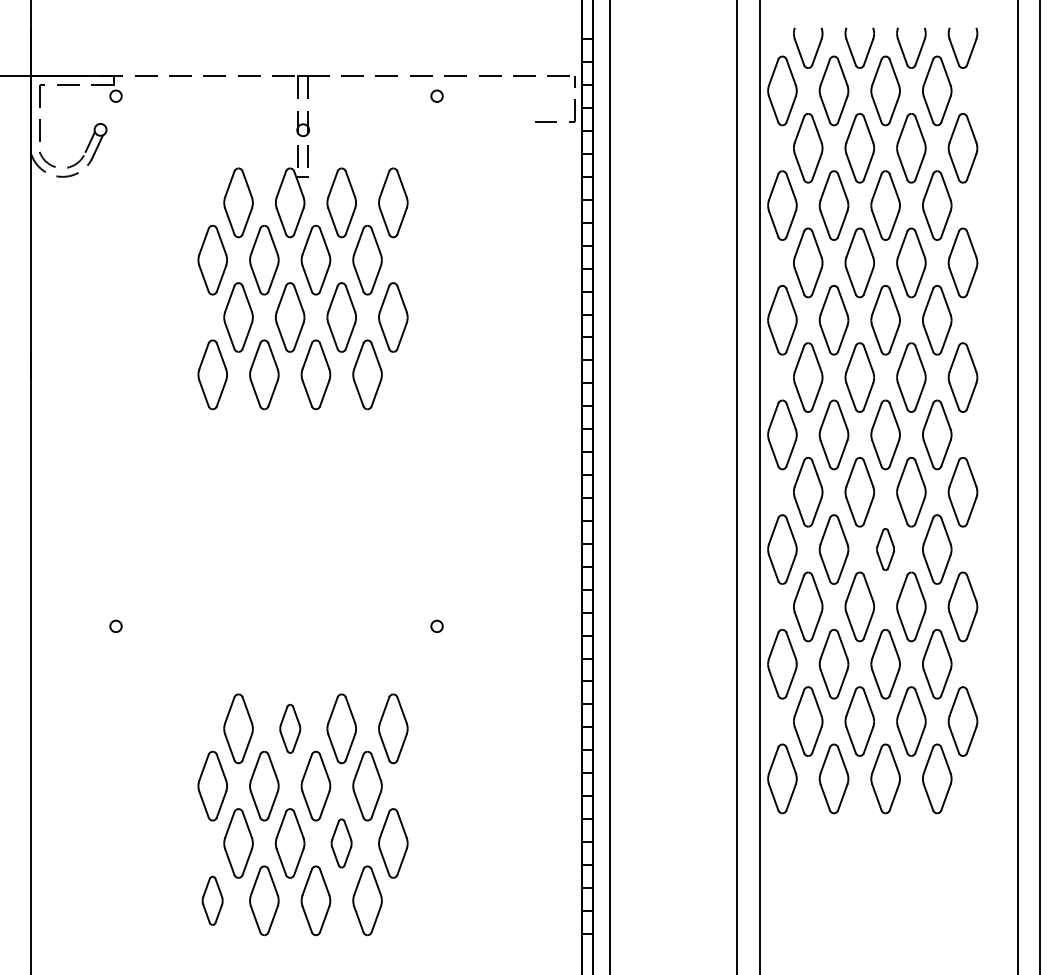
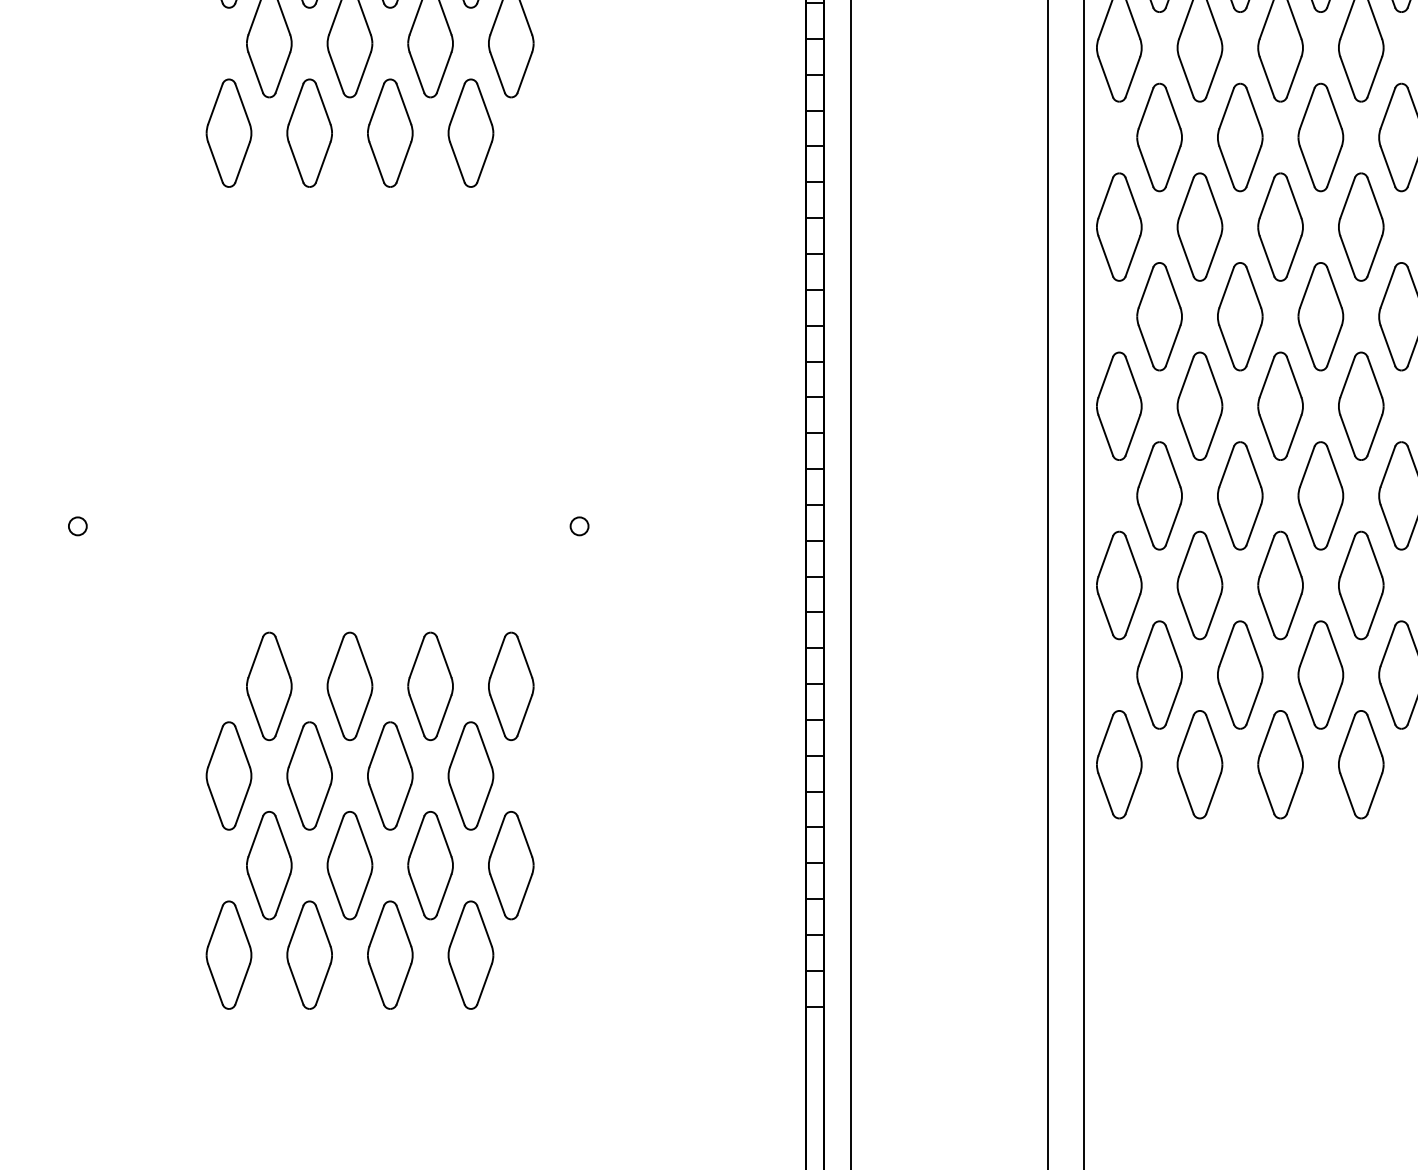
part: (885, 549) -> (1280, 406), size x1.67
part: (290, 728) -> (350, 685), size x1.43
part: (341, 843) -> (430, 865), size x1.43
part: (212, 900) -> (228, 954), size x1.43

